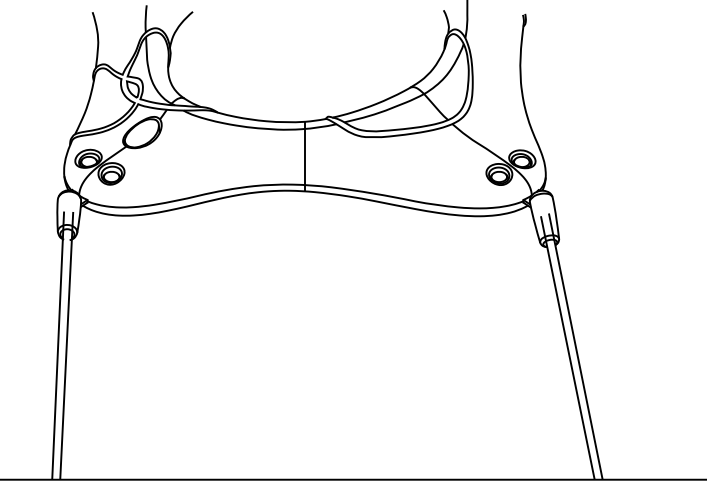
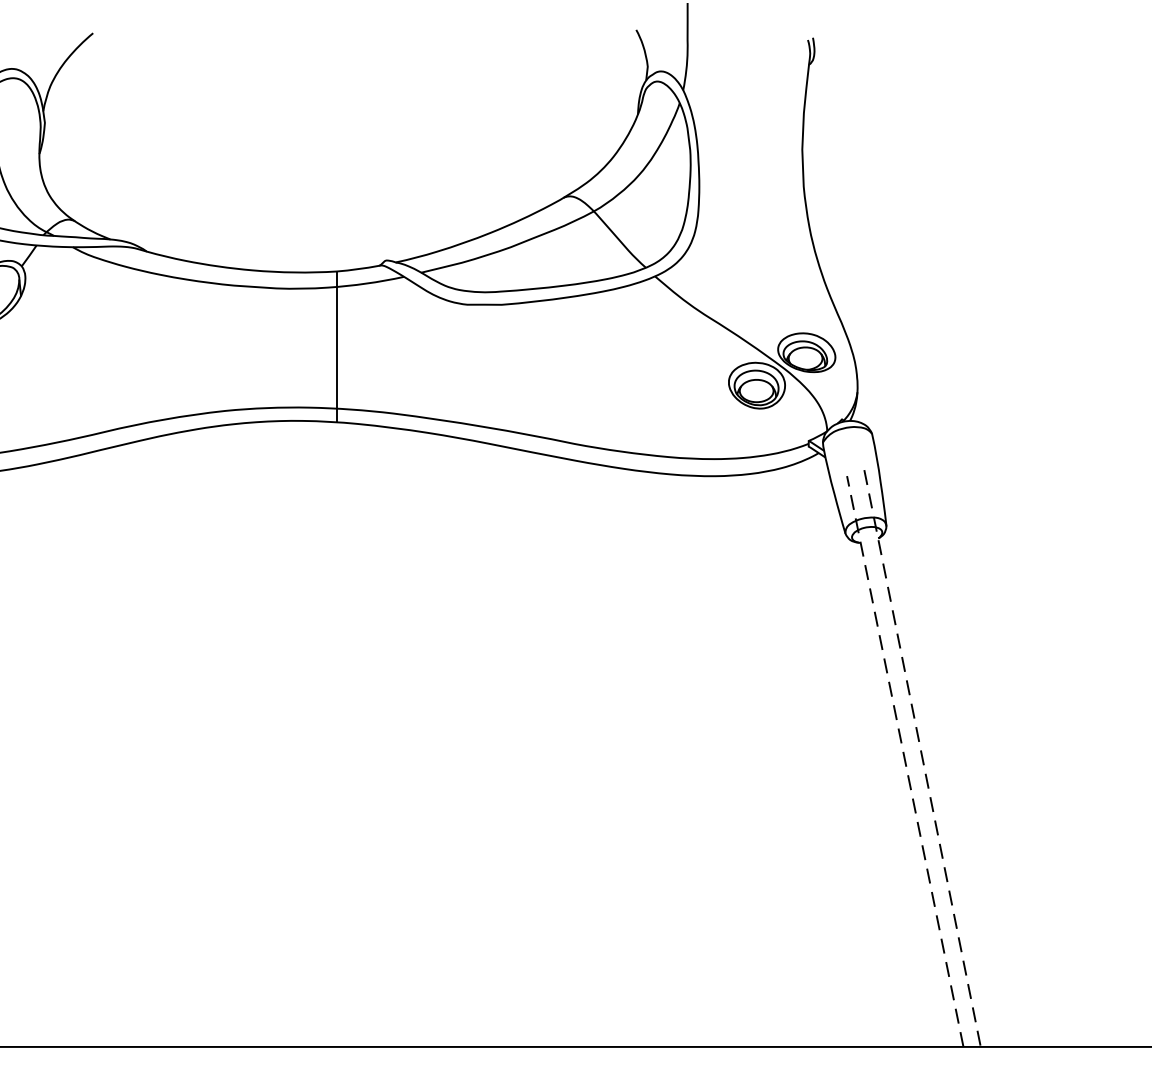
line: (575, 346) -> (921, 758), solid -> dashed
line: (567, 347) -> (904, 760), solid -> dashed

